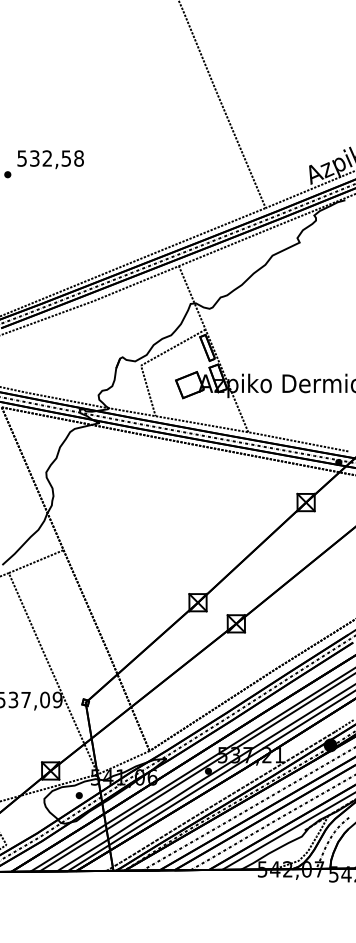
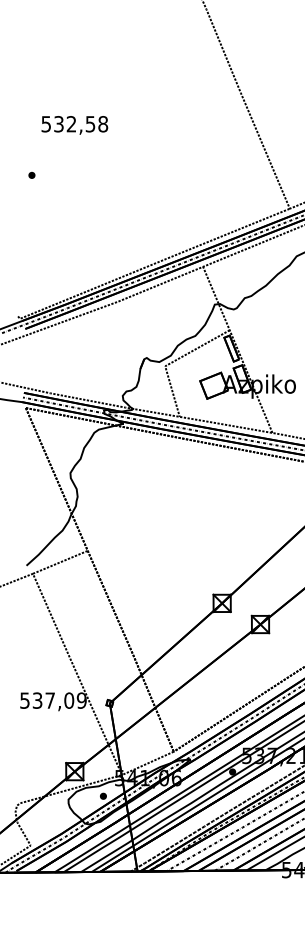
text: (50, 159) -> (74, 125), moved

